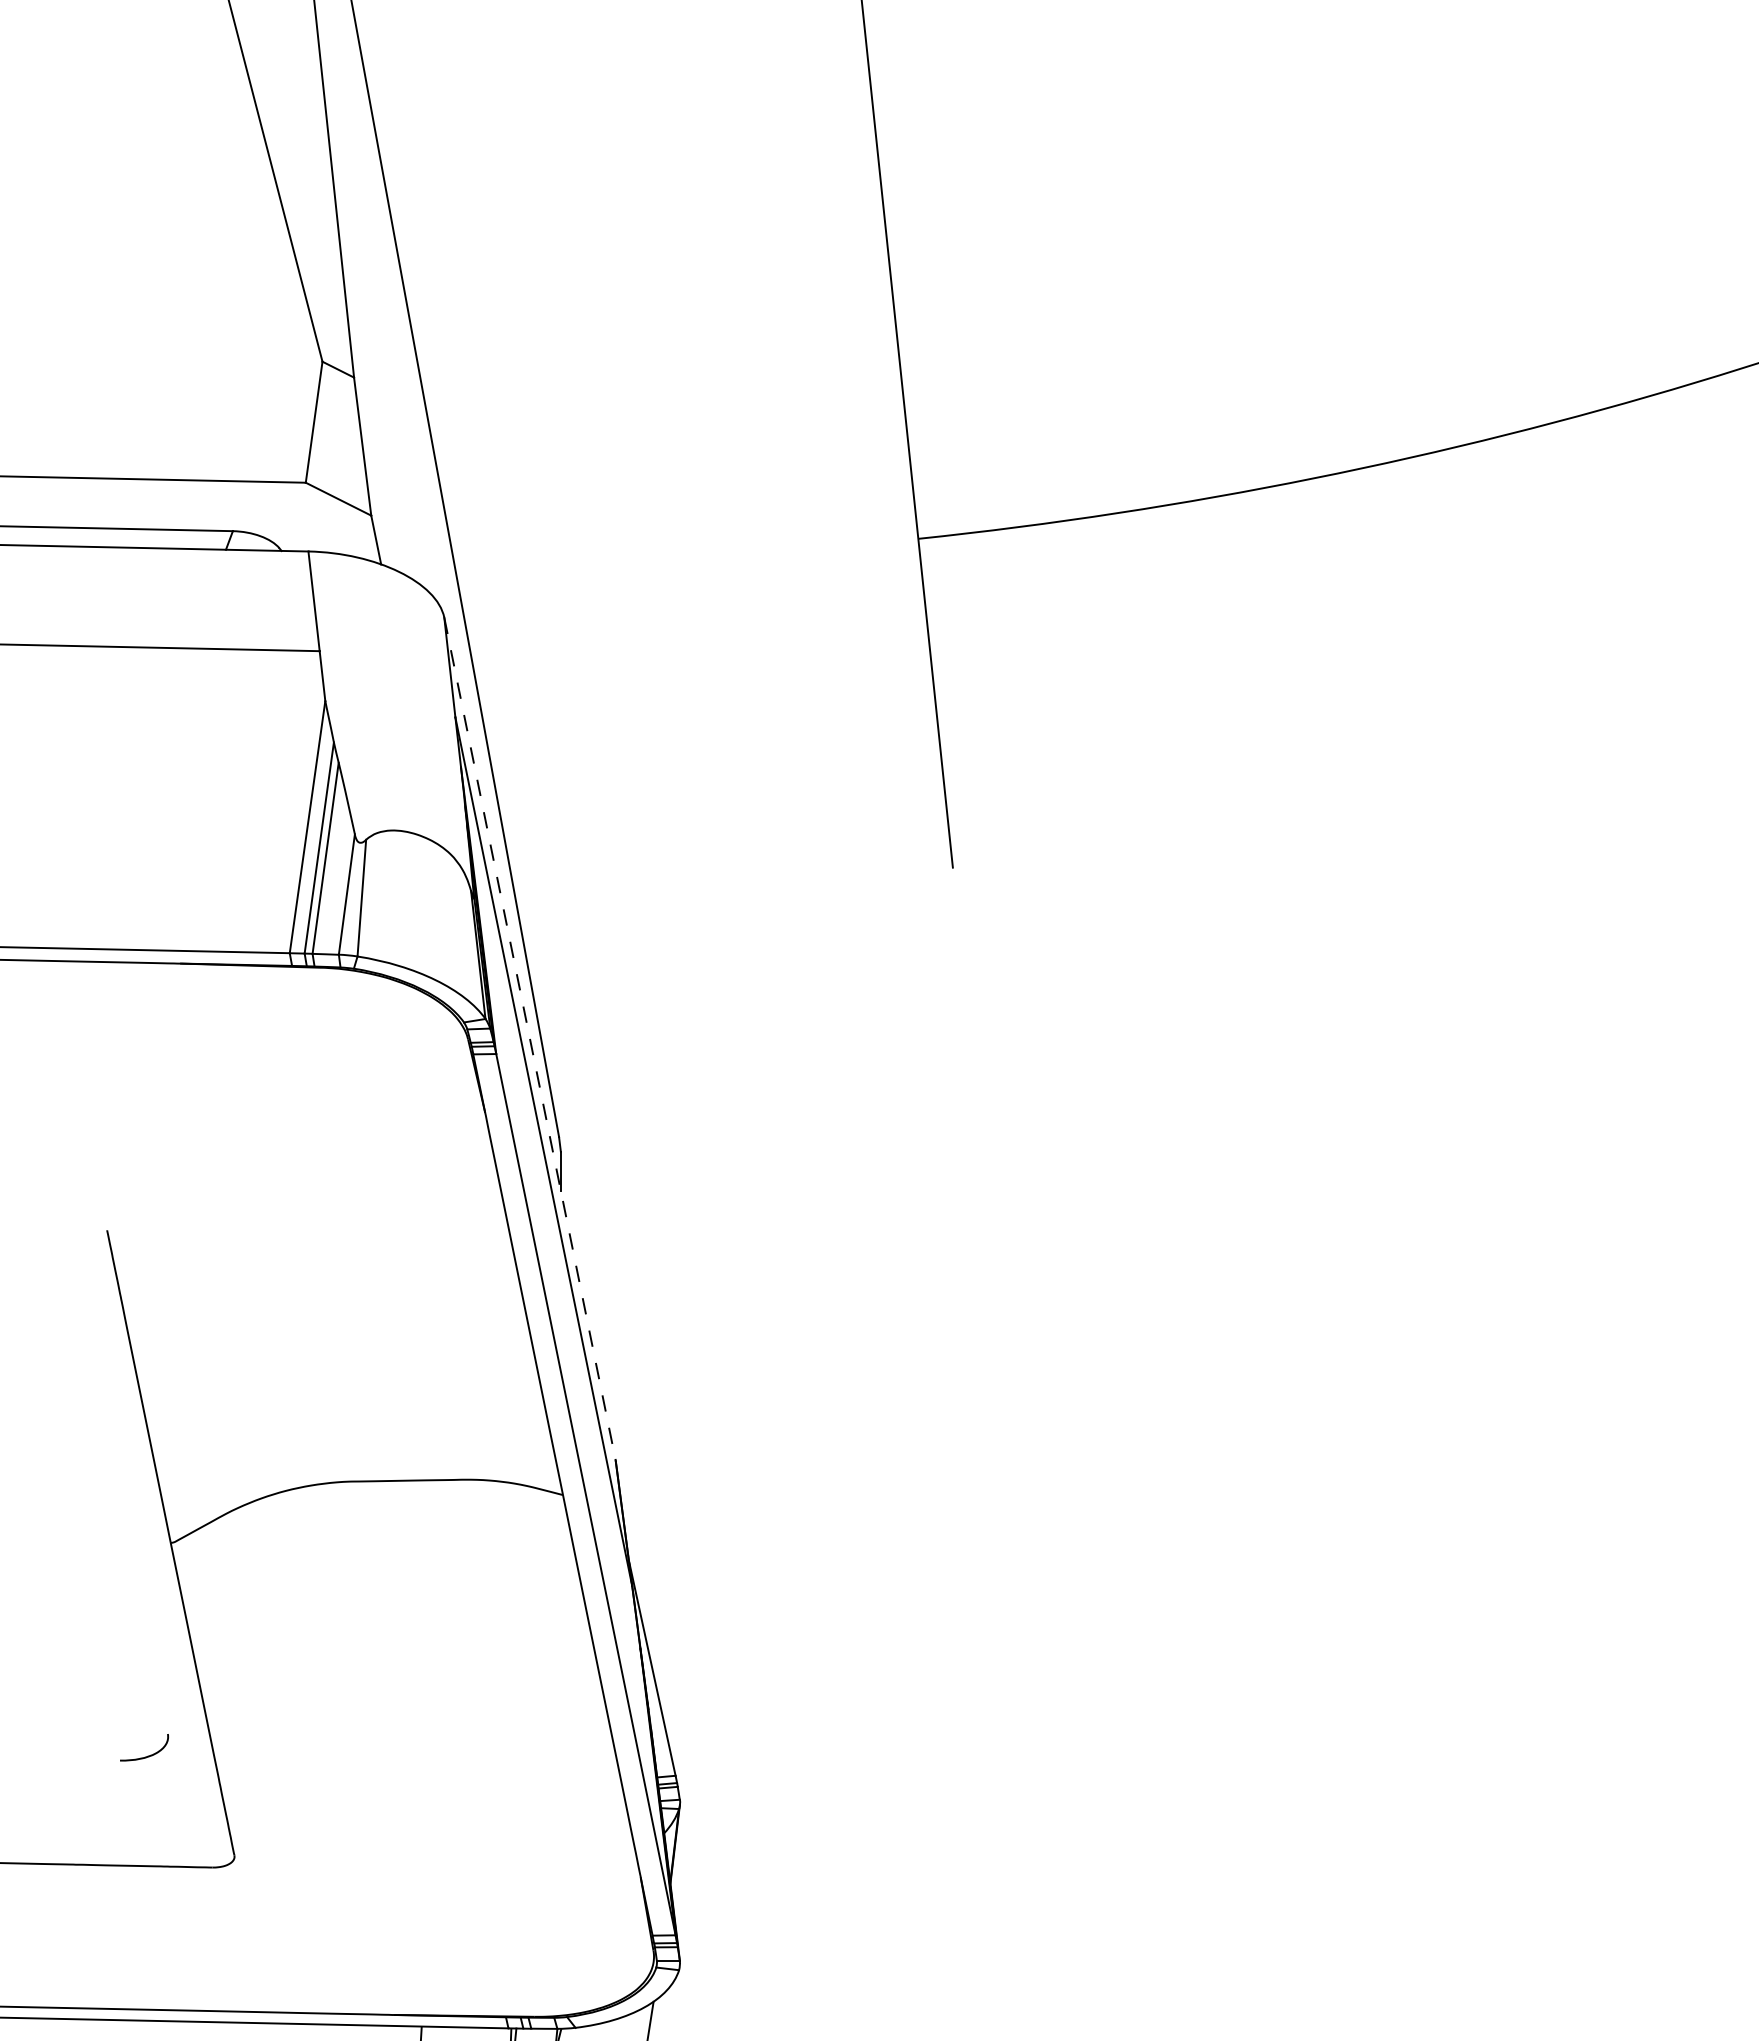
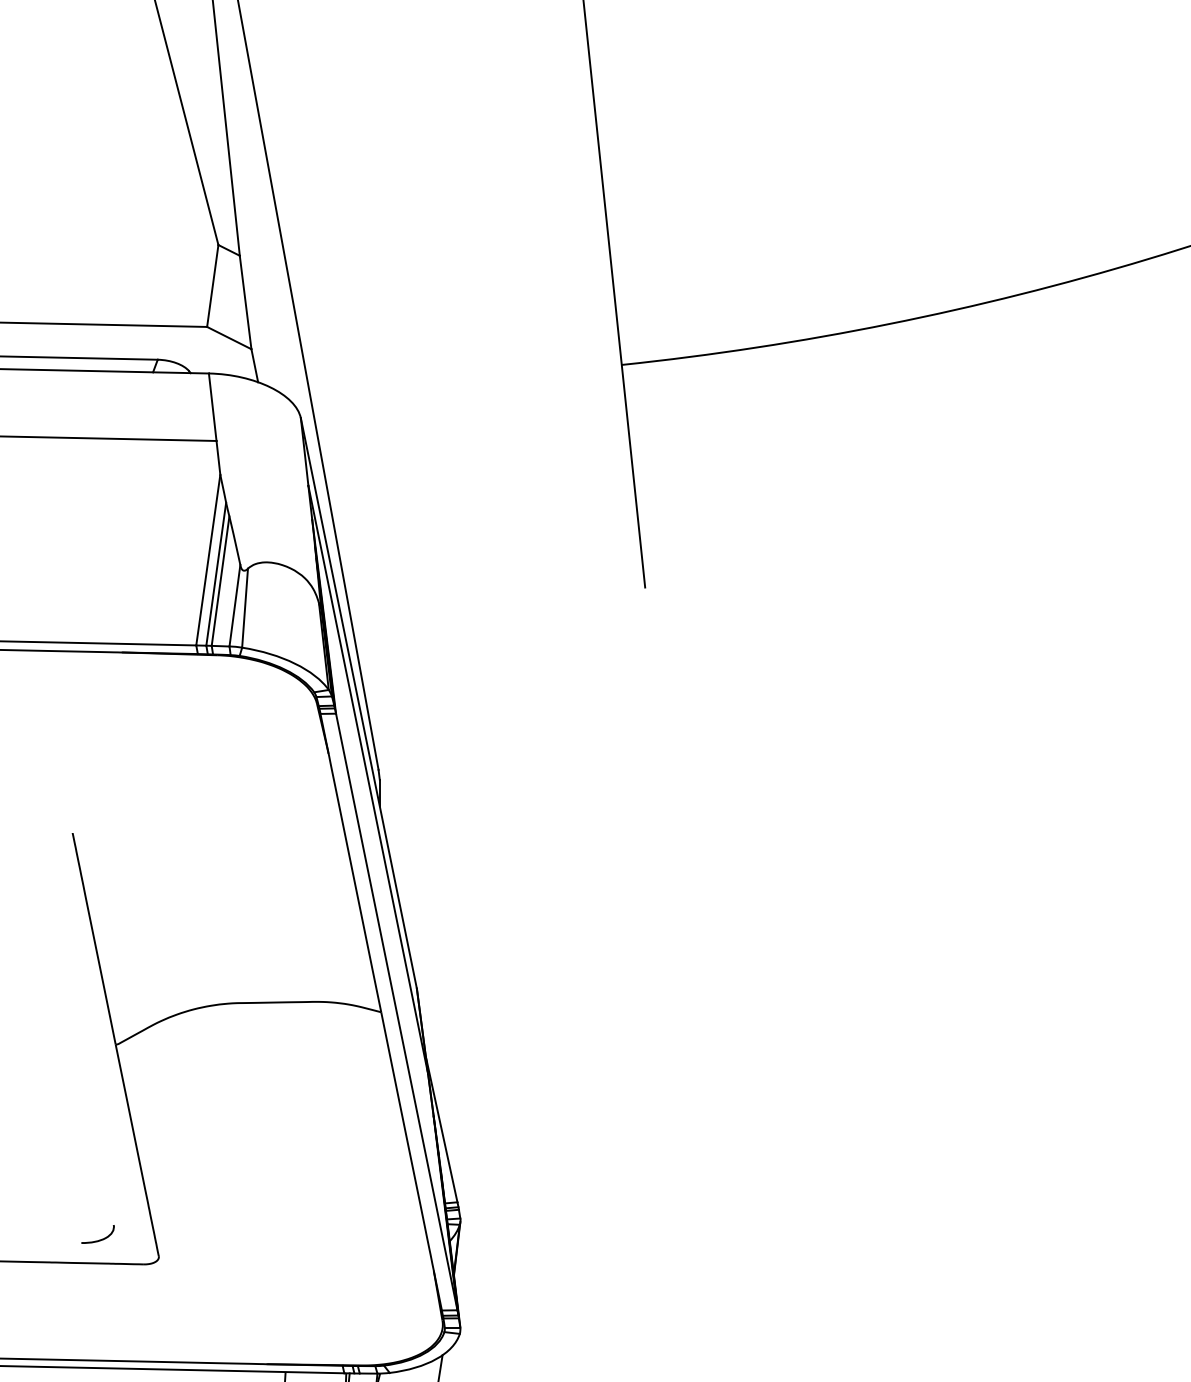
line: (529, 1038) -> (358, 703), dashed -> solid
curve: (146, 1755) -> (99, 1239), moved

